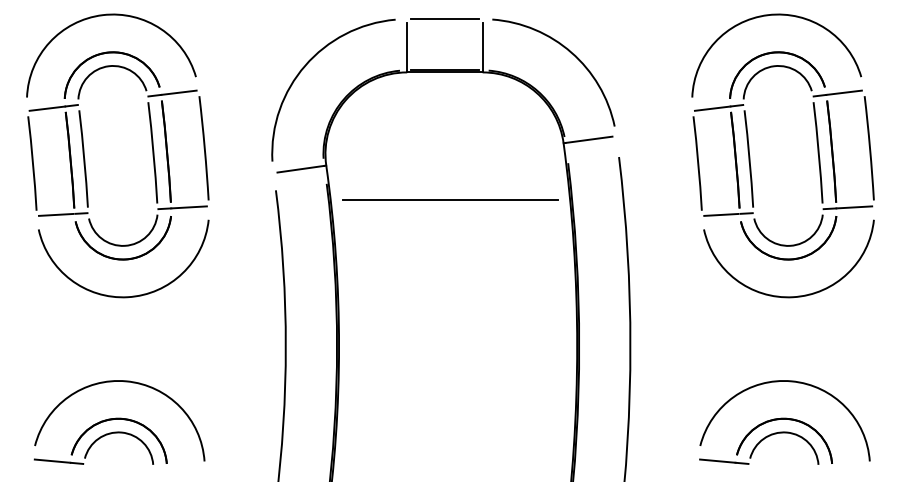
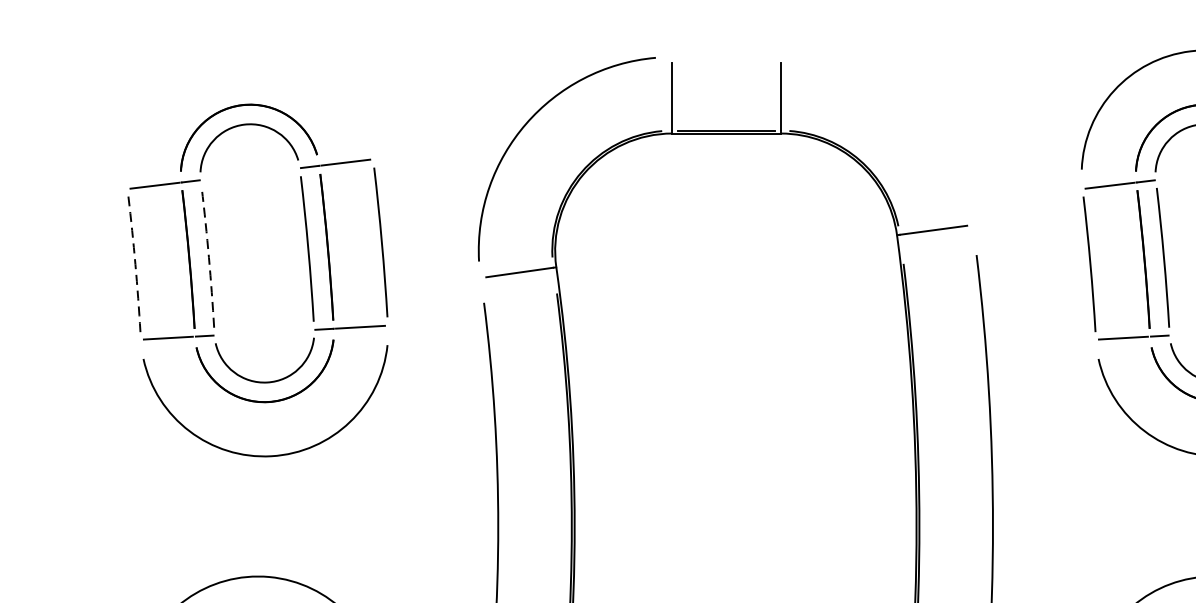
arc: (111, 15) -> (248, 51), removed
line: (444, 19) -> (726, 57), removed
arc: (570, 53) -> (906, 106), removed
arc: (84, 158) -> (209, 257), solid -> dashed
arc: (33, 163) -> (136, 264), solid -> dashed
line: (450, 199) -> (734, 315), removed

